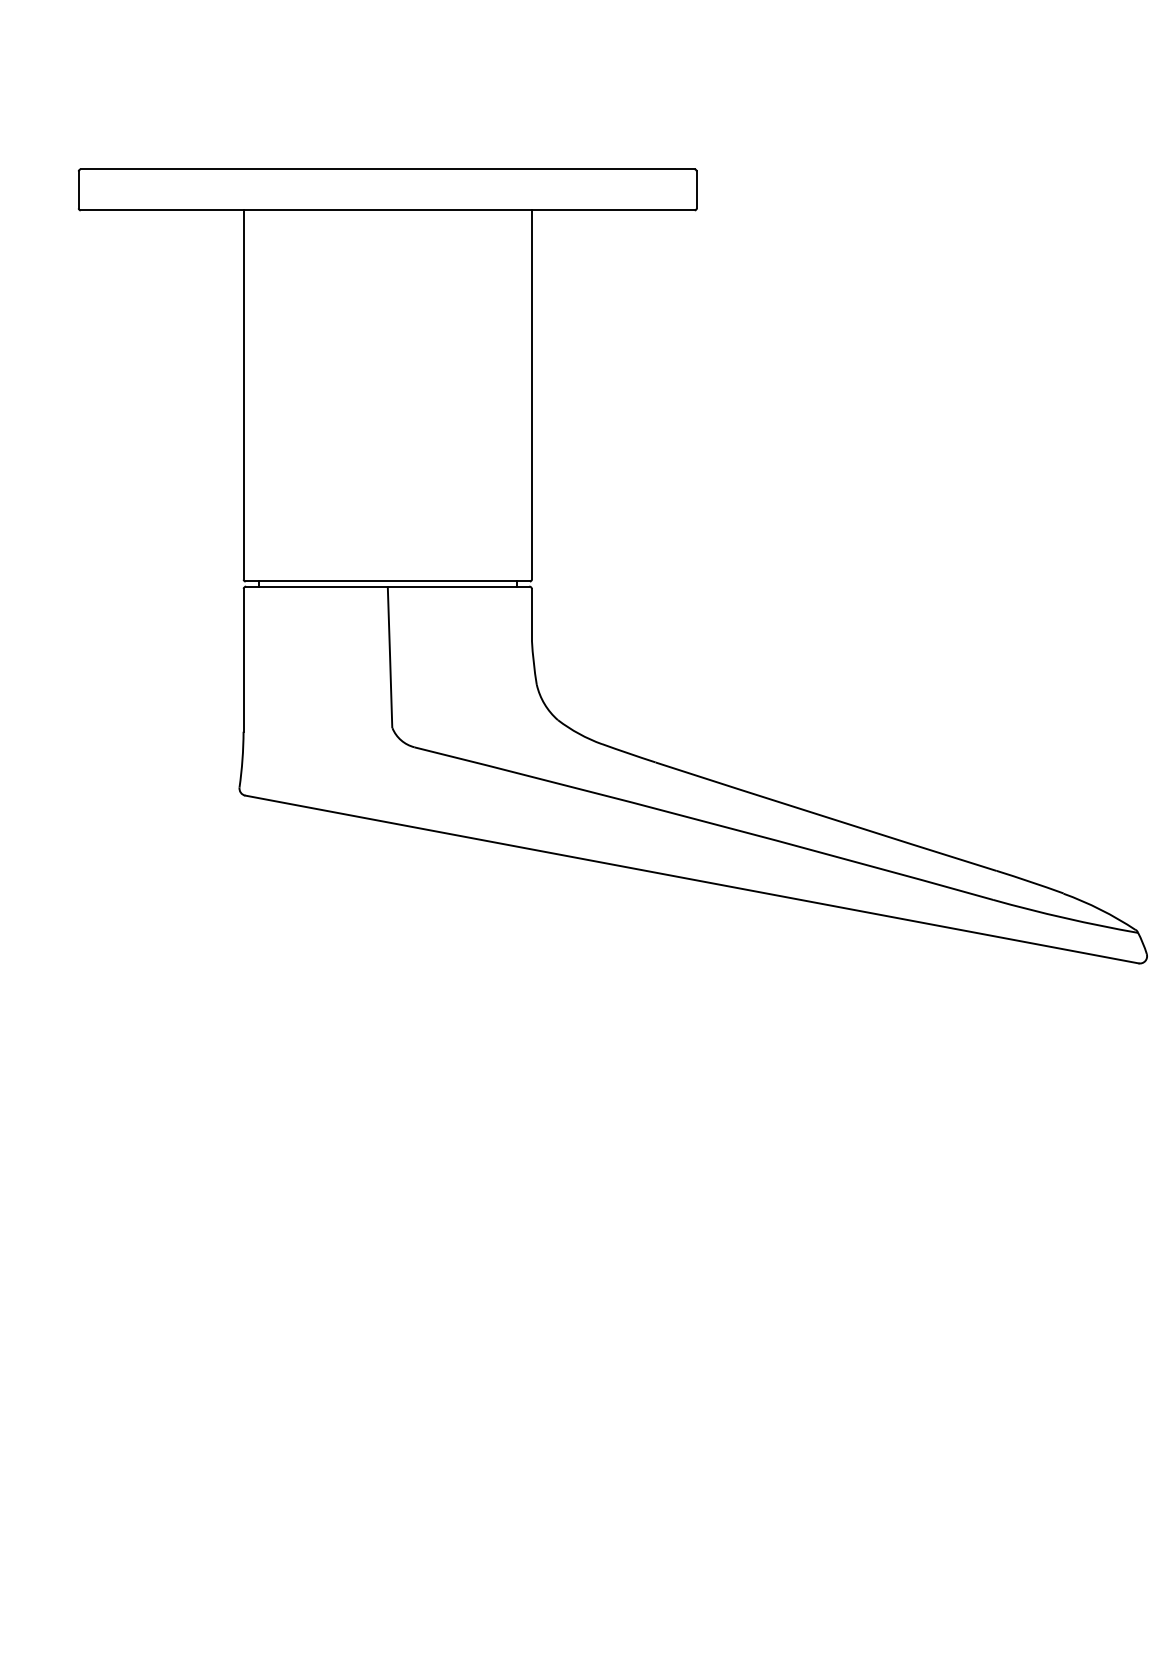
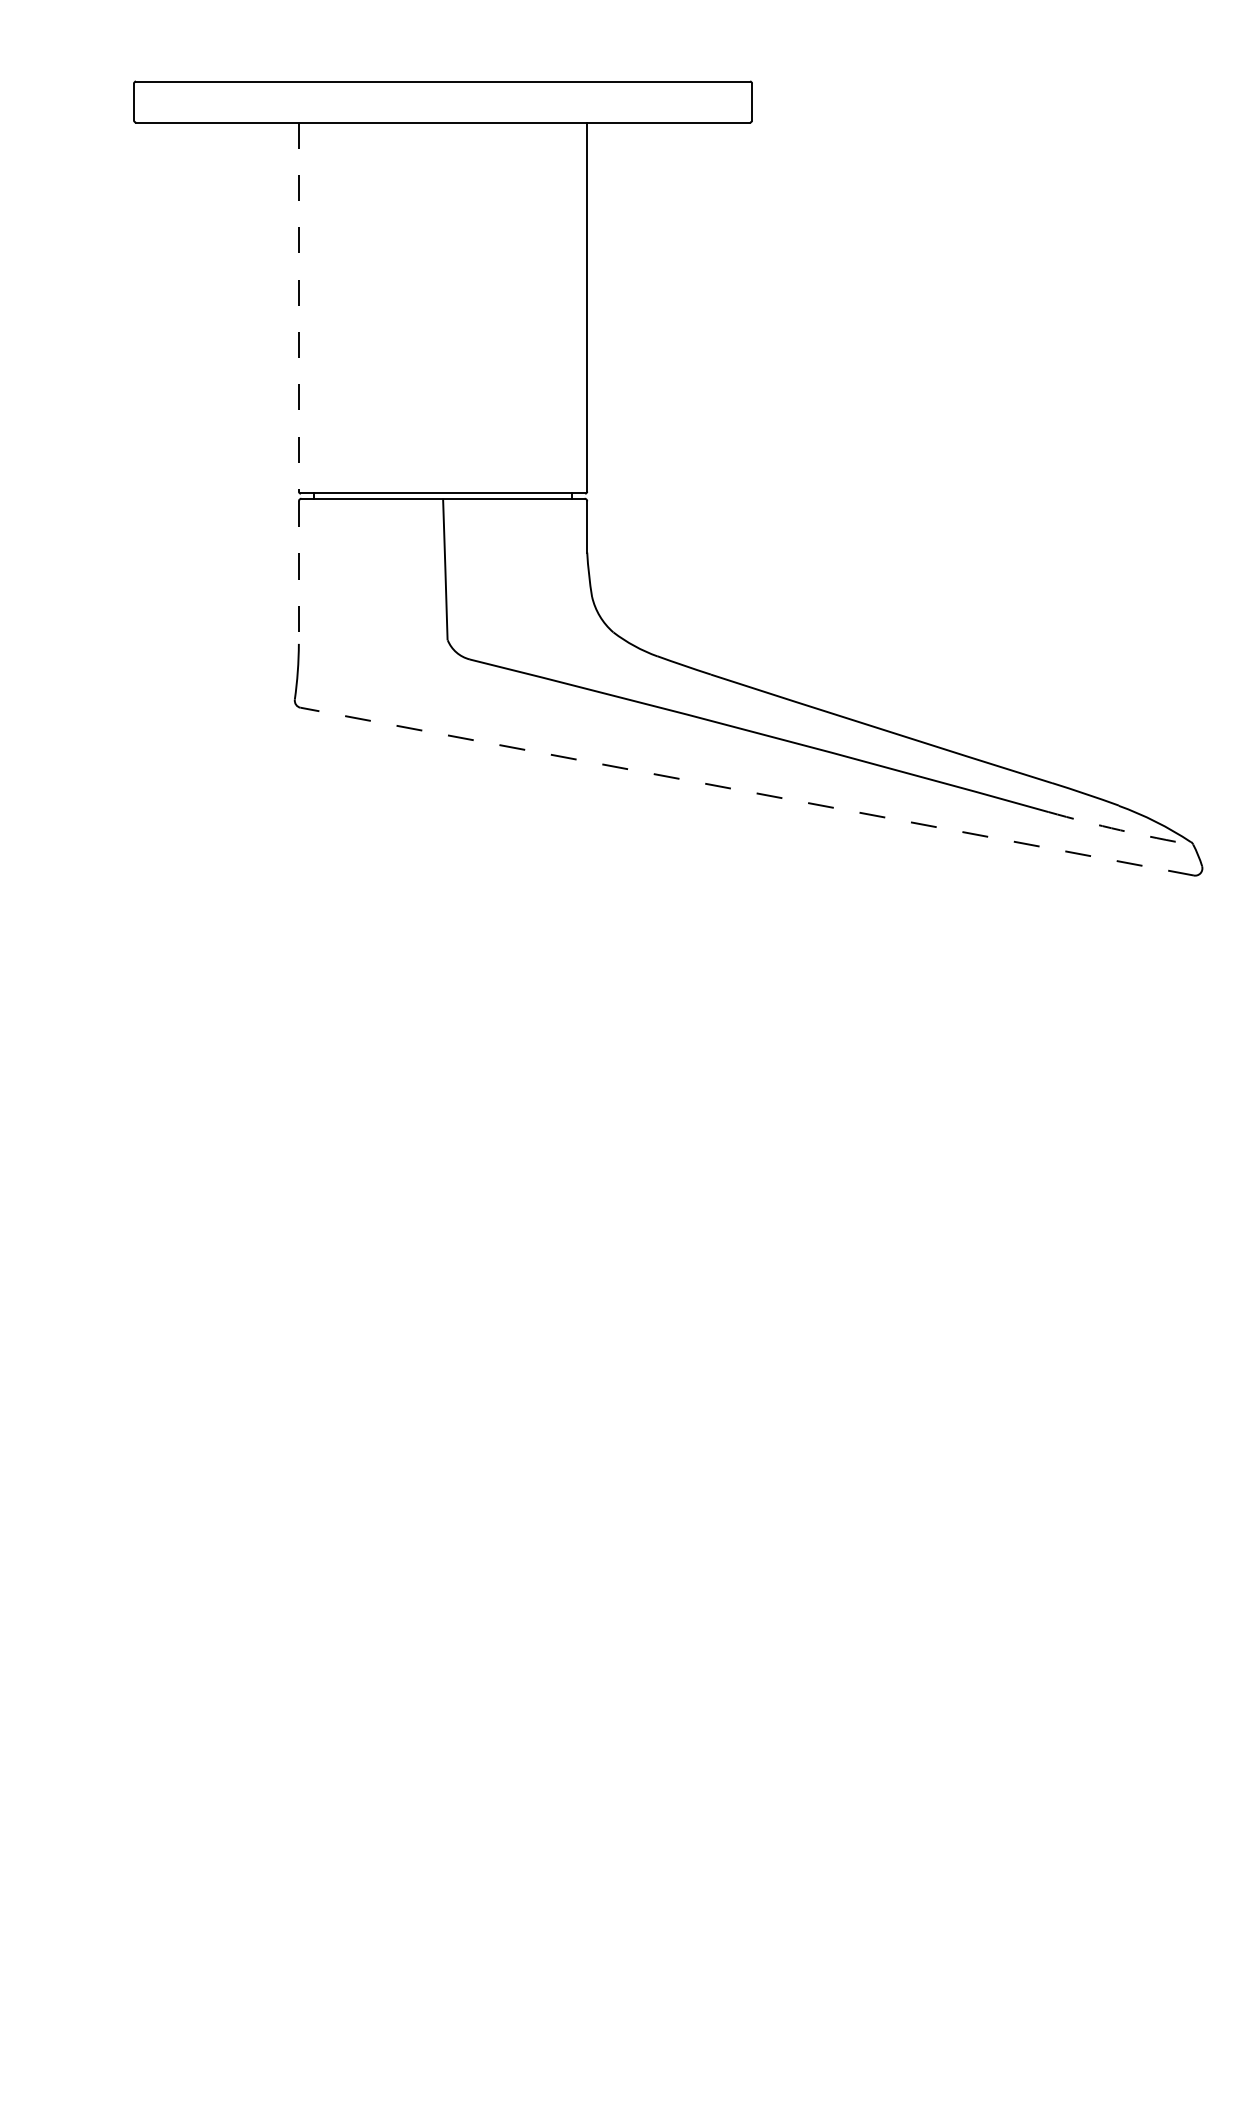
line: (243, 395) -> (298, 307), solid -> dashed
line: (243, 660) -> (298, 572), solid -> dashed
line: (691, 879) -> (746, 791), solid -> dashed
arc: (1065, 918) -> (1120, 830), solid -> dashed

